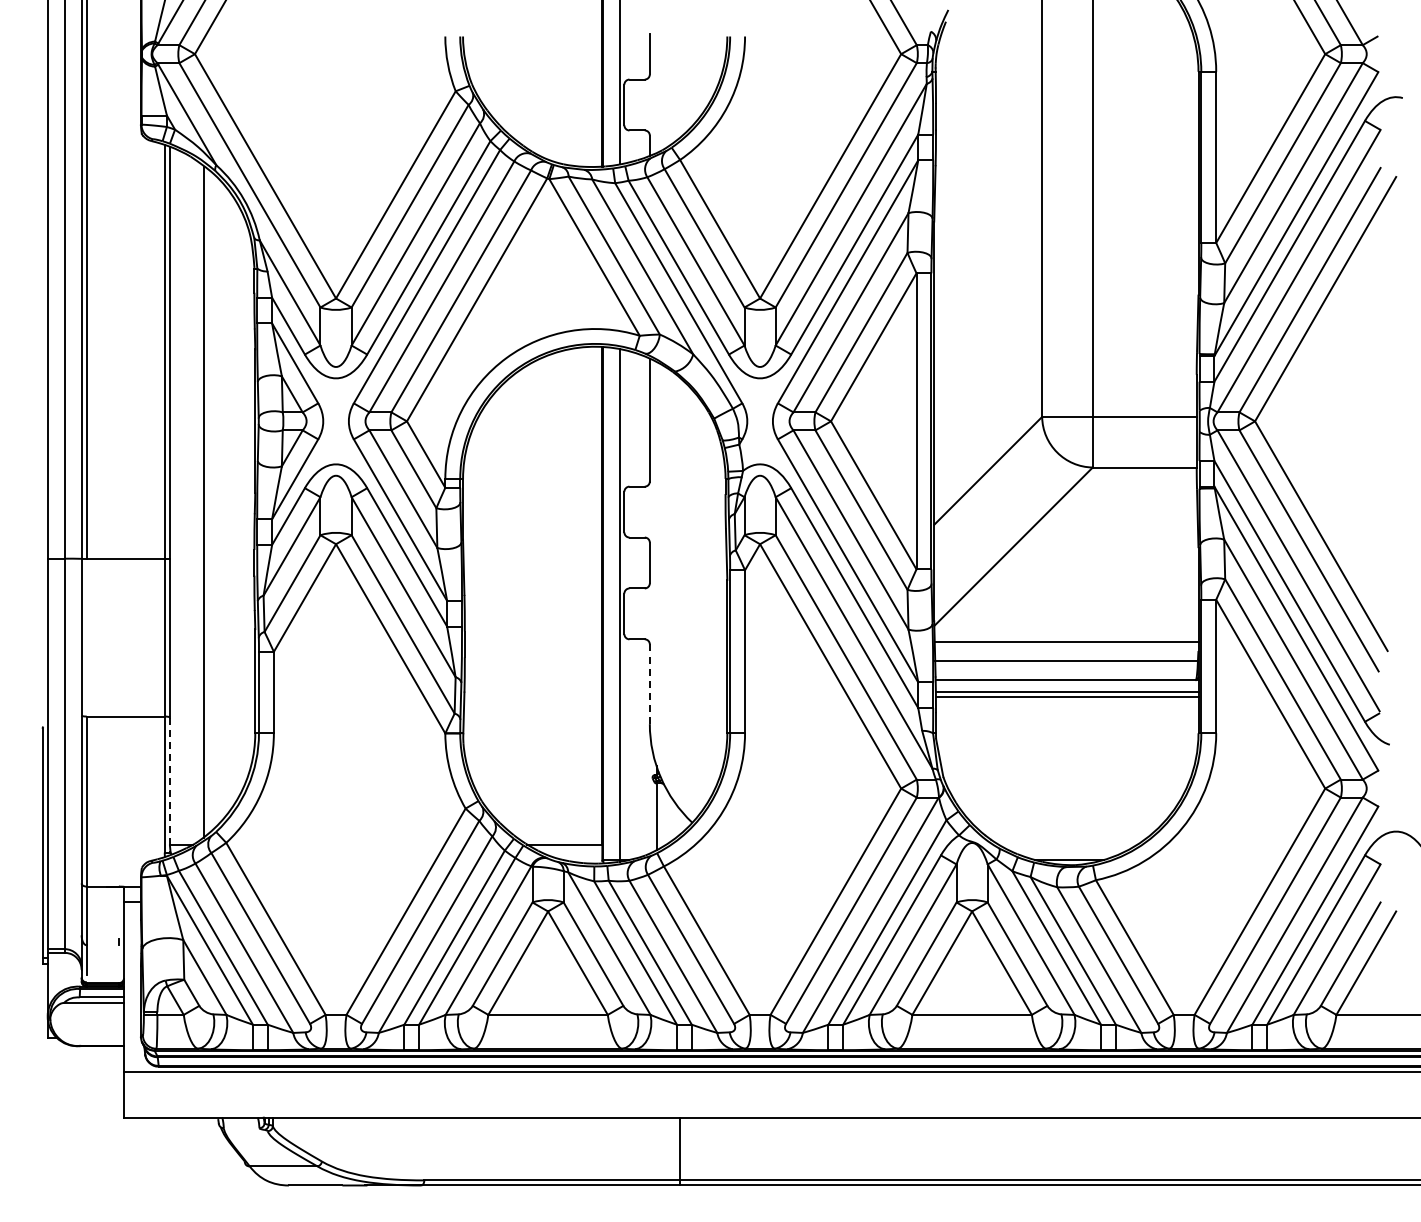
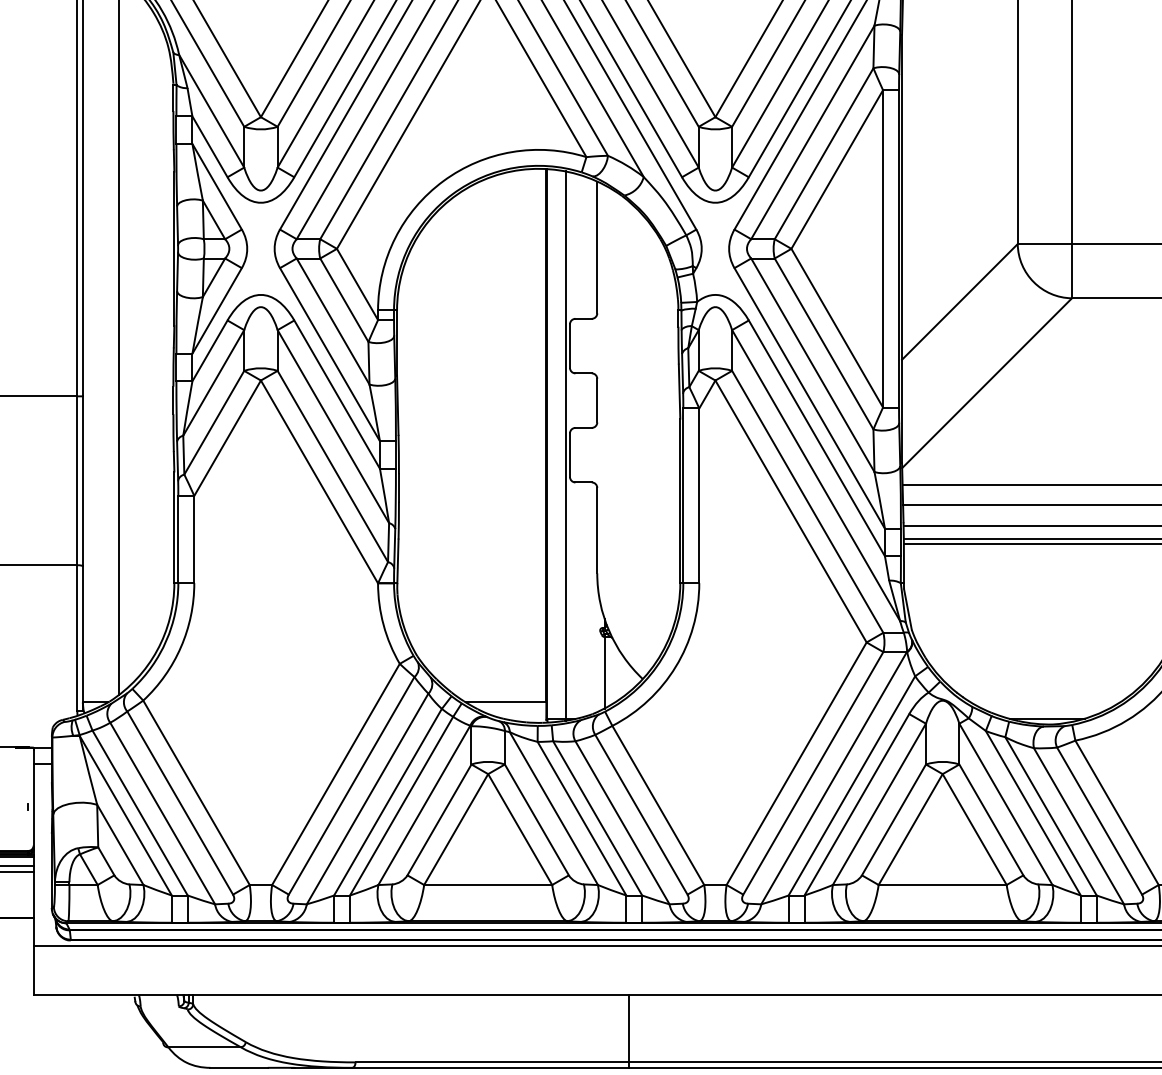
line: (649, 684) -> (596, 530), dashed -> solid
line: (169, 785) -> (82, 639), dashed -> solid

